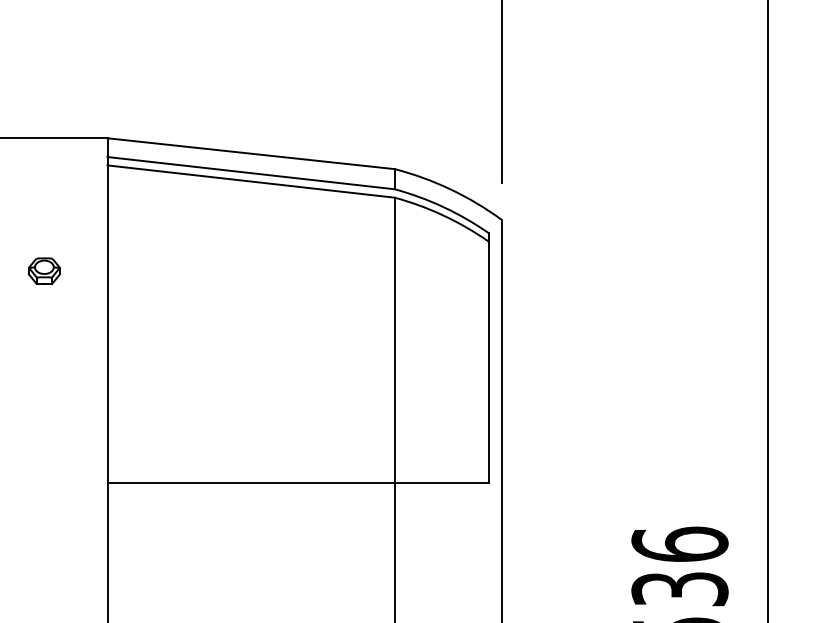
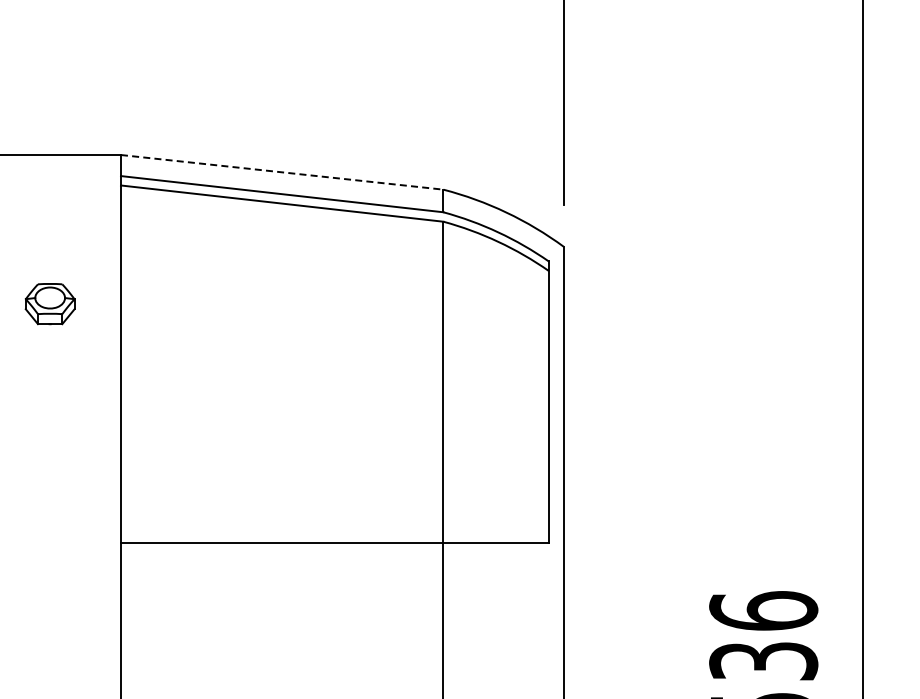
line: (251, 153) -> (282, 172), solid -> dashed
part: (43, 271) -> (49, 304), size x1.4

